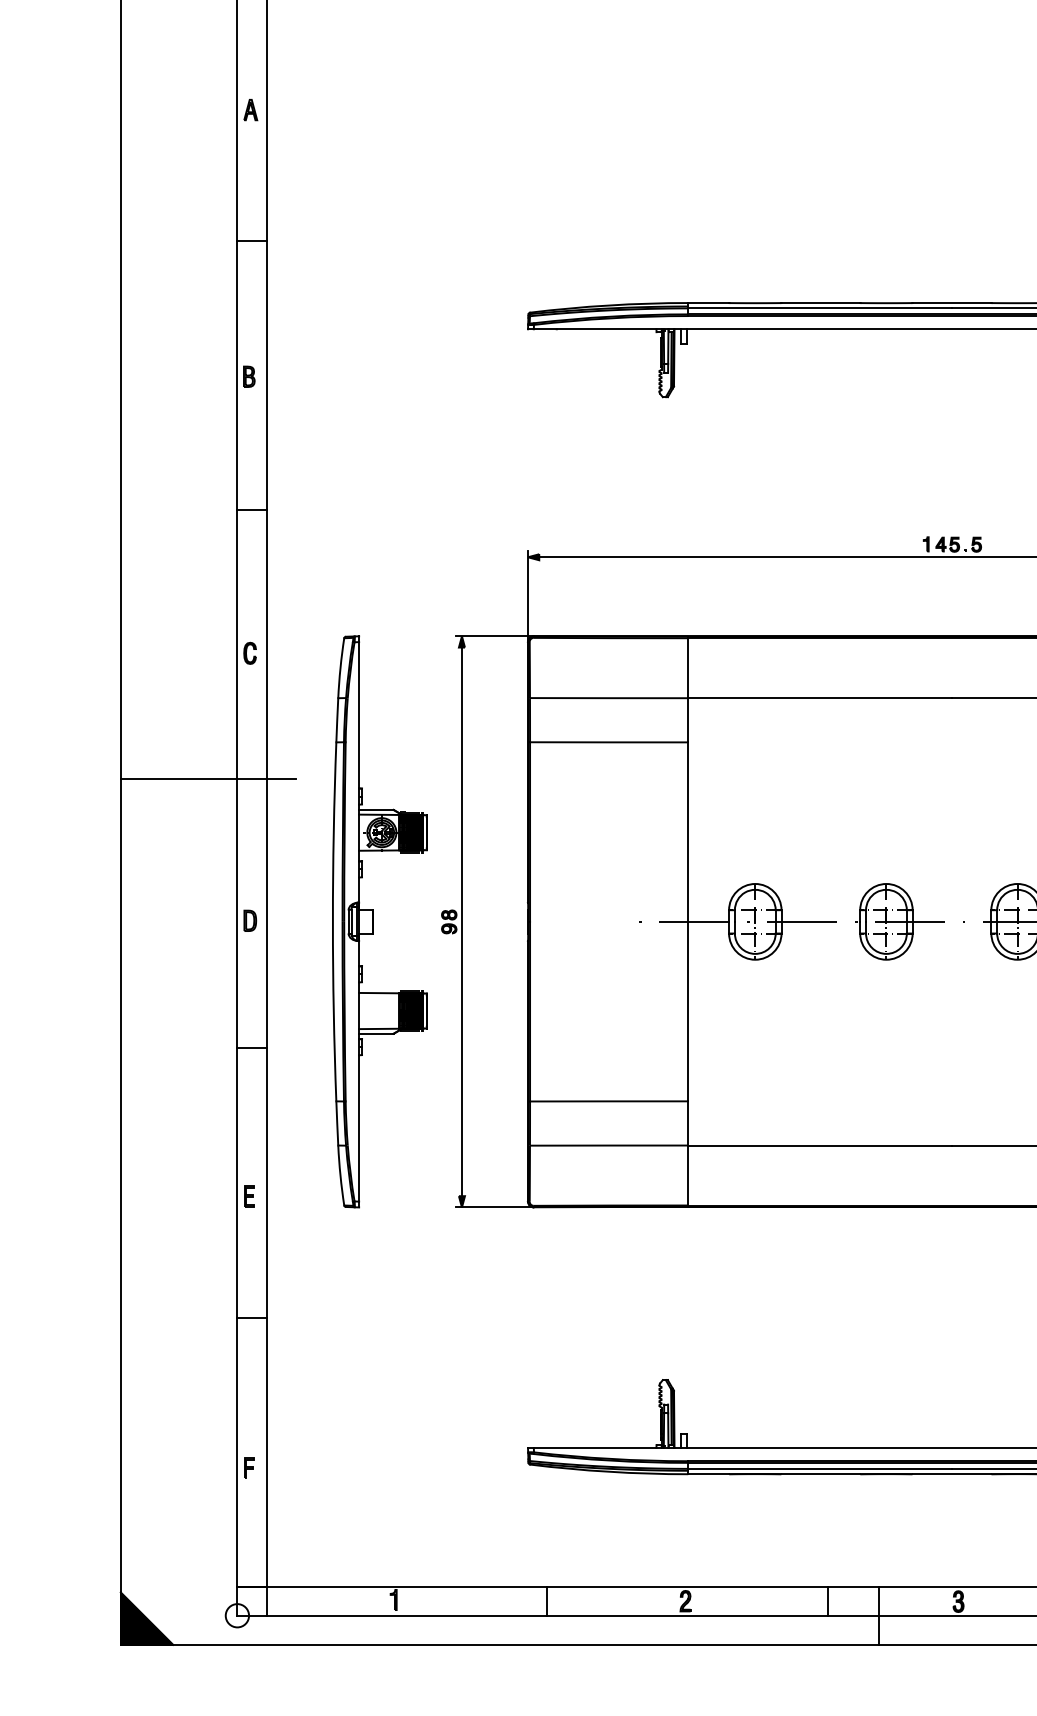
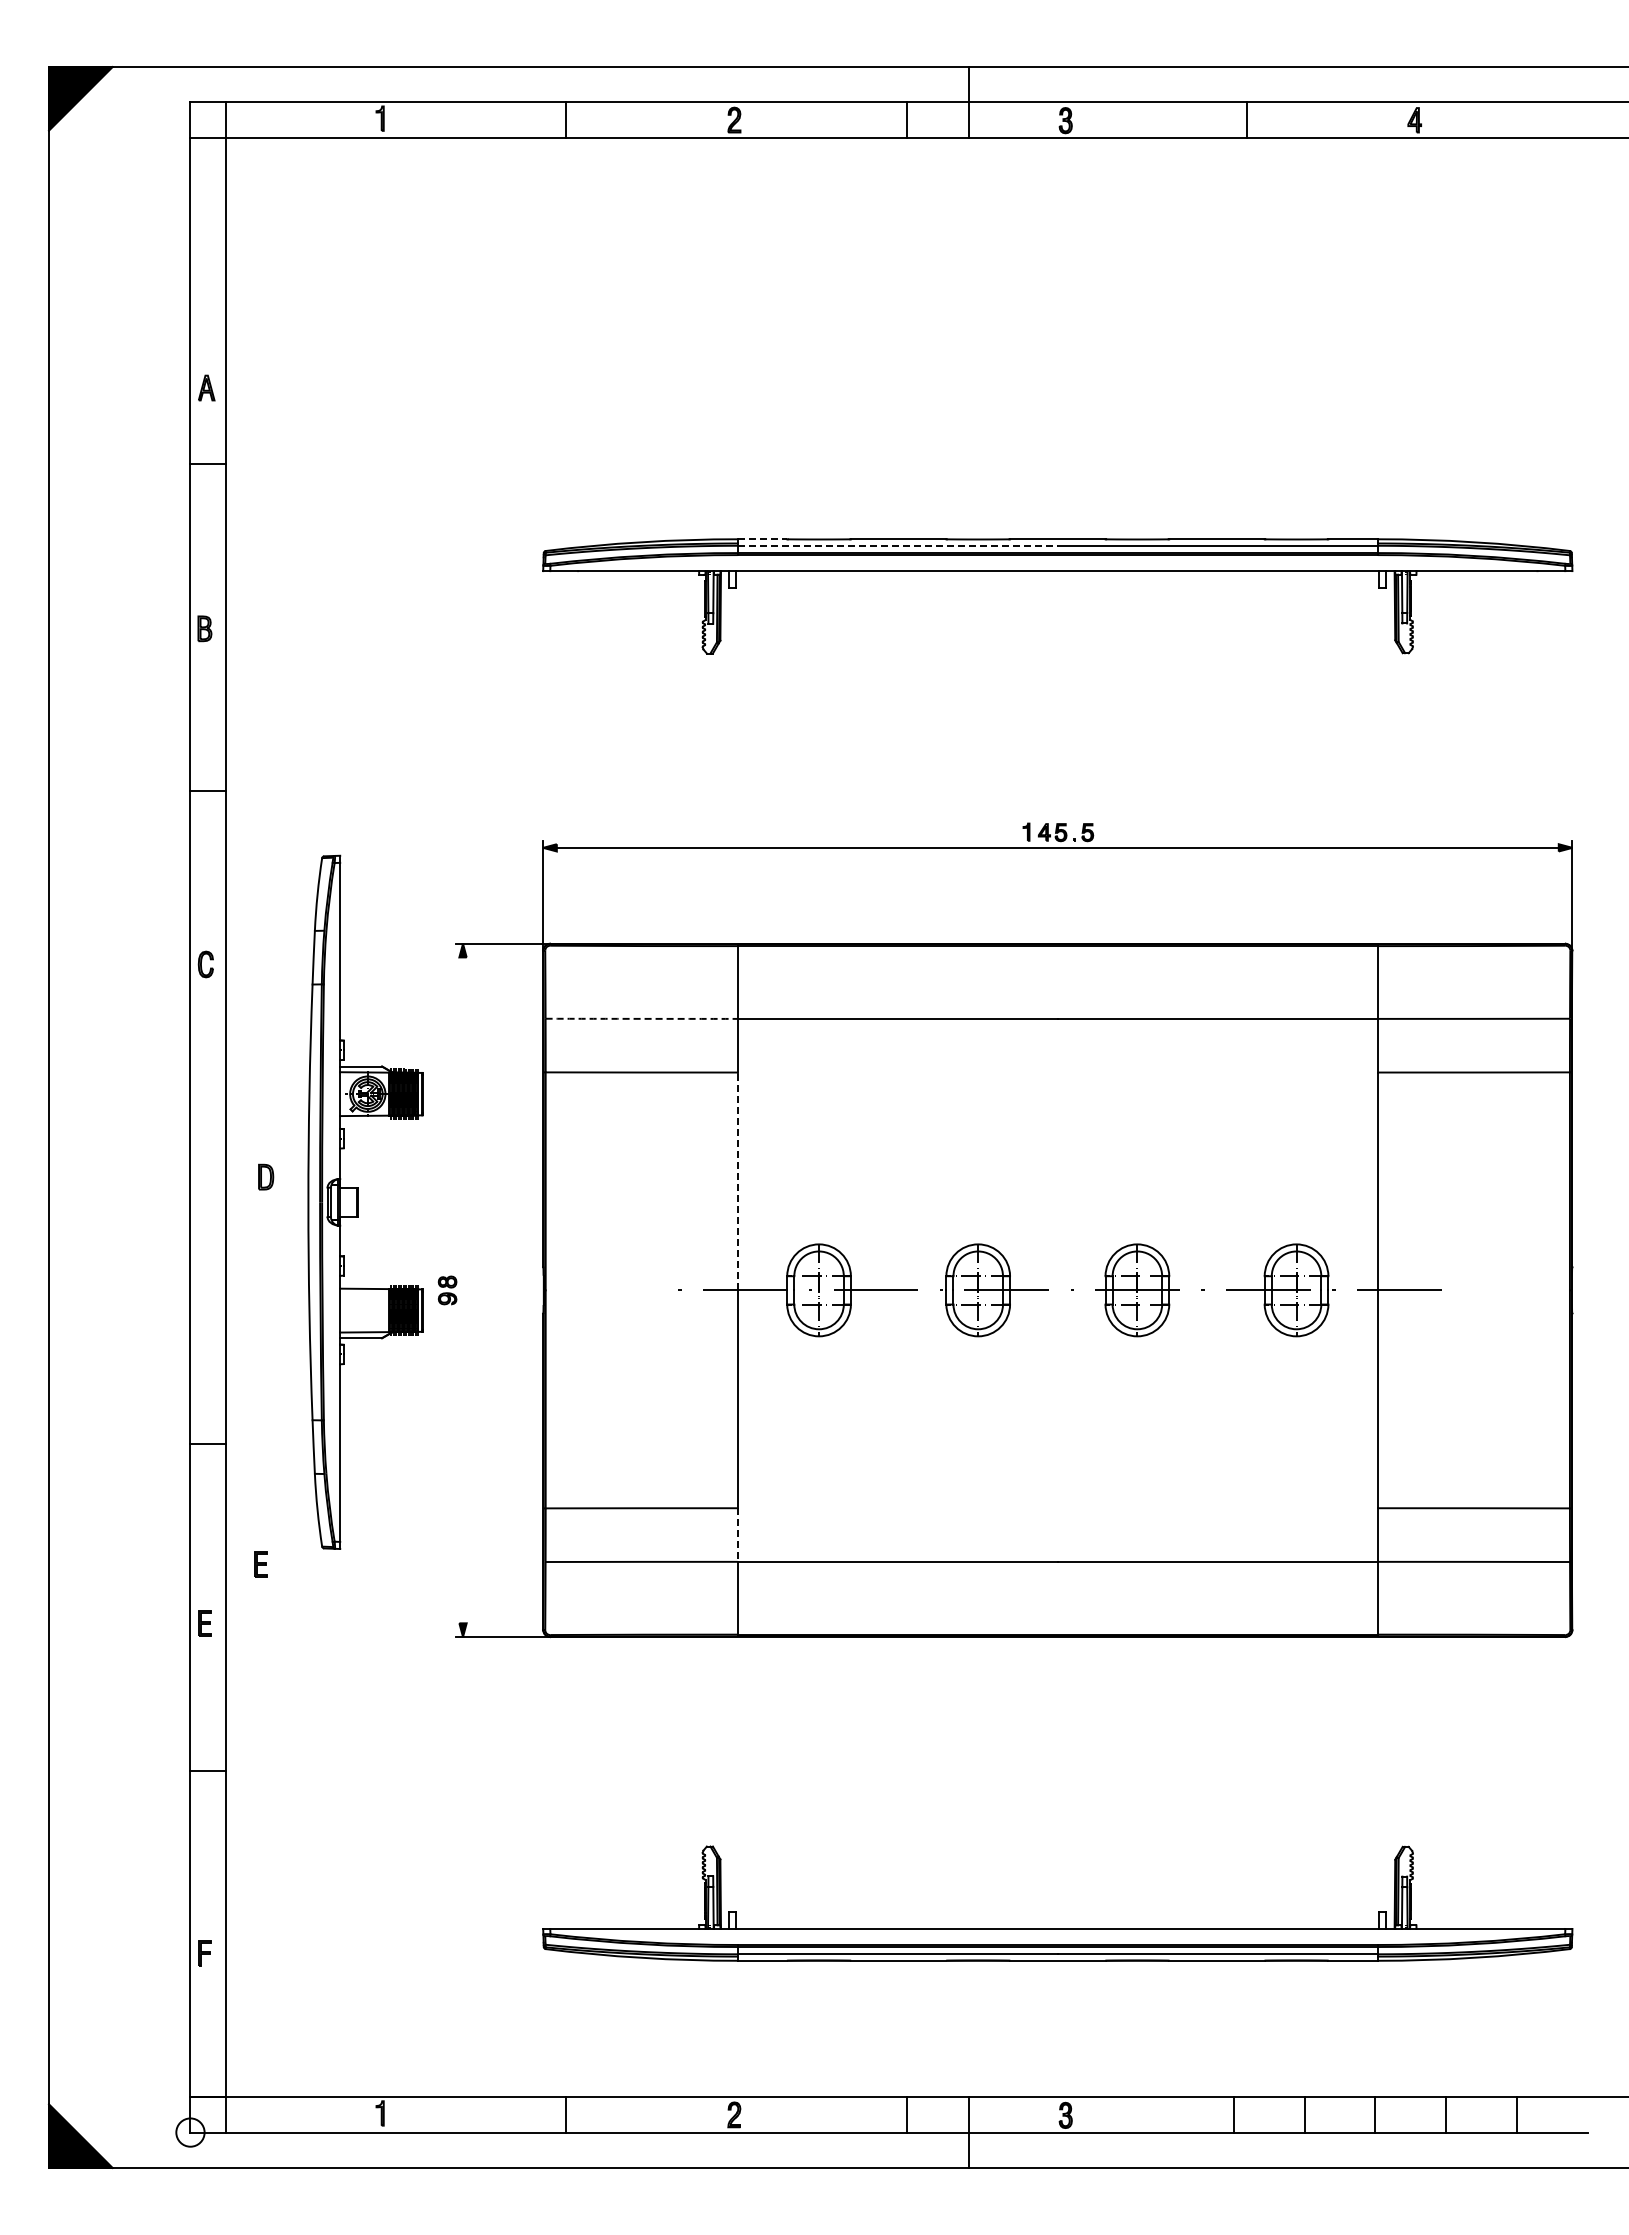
part: (250, 109) -> (206, 387), moved
line: (708, 303) -> (762, 539), solid -> dashed
line: (820, 308) -> (898, 545), solid -> dashed
arc: (609, 697) -> (641, 1018), solid -> dashed
line: (208, 779) -> (155, 1117), removed
line: (688, 832) -> (737, 1181), solid -> dashed
part: (250, 920) -> (266, 1176), moved
part: (374, 921) -> (358, 1201), moved
line: (462, 921) -> (463, 1290), removed
line: (688, 1123) -> (737, 1535), solid -> dashed
part: (295, 1147) -> (260, 1564), added

